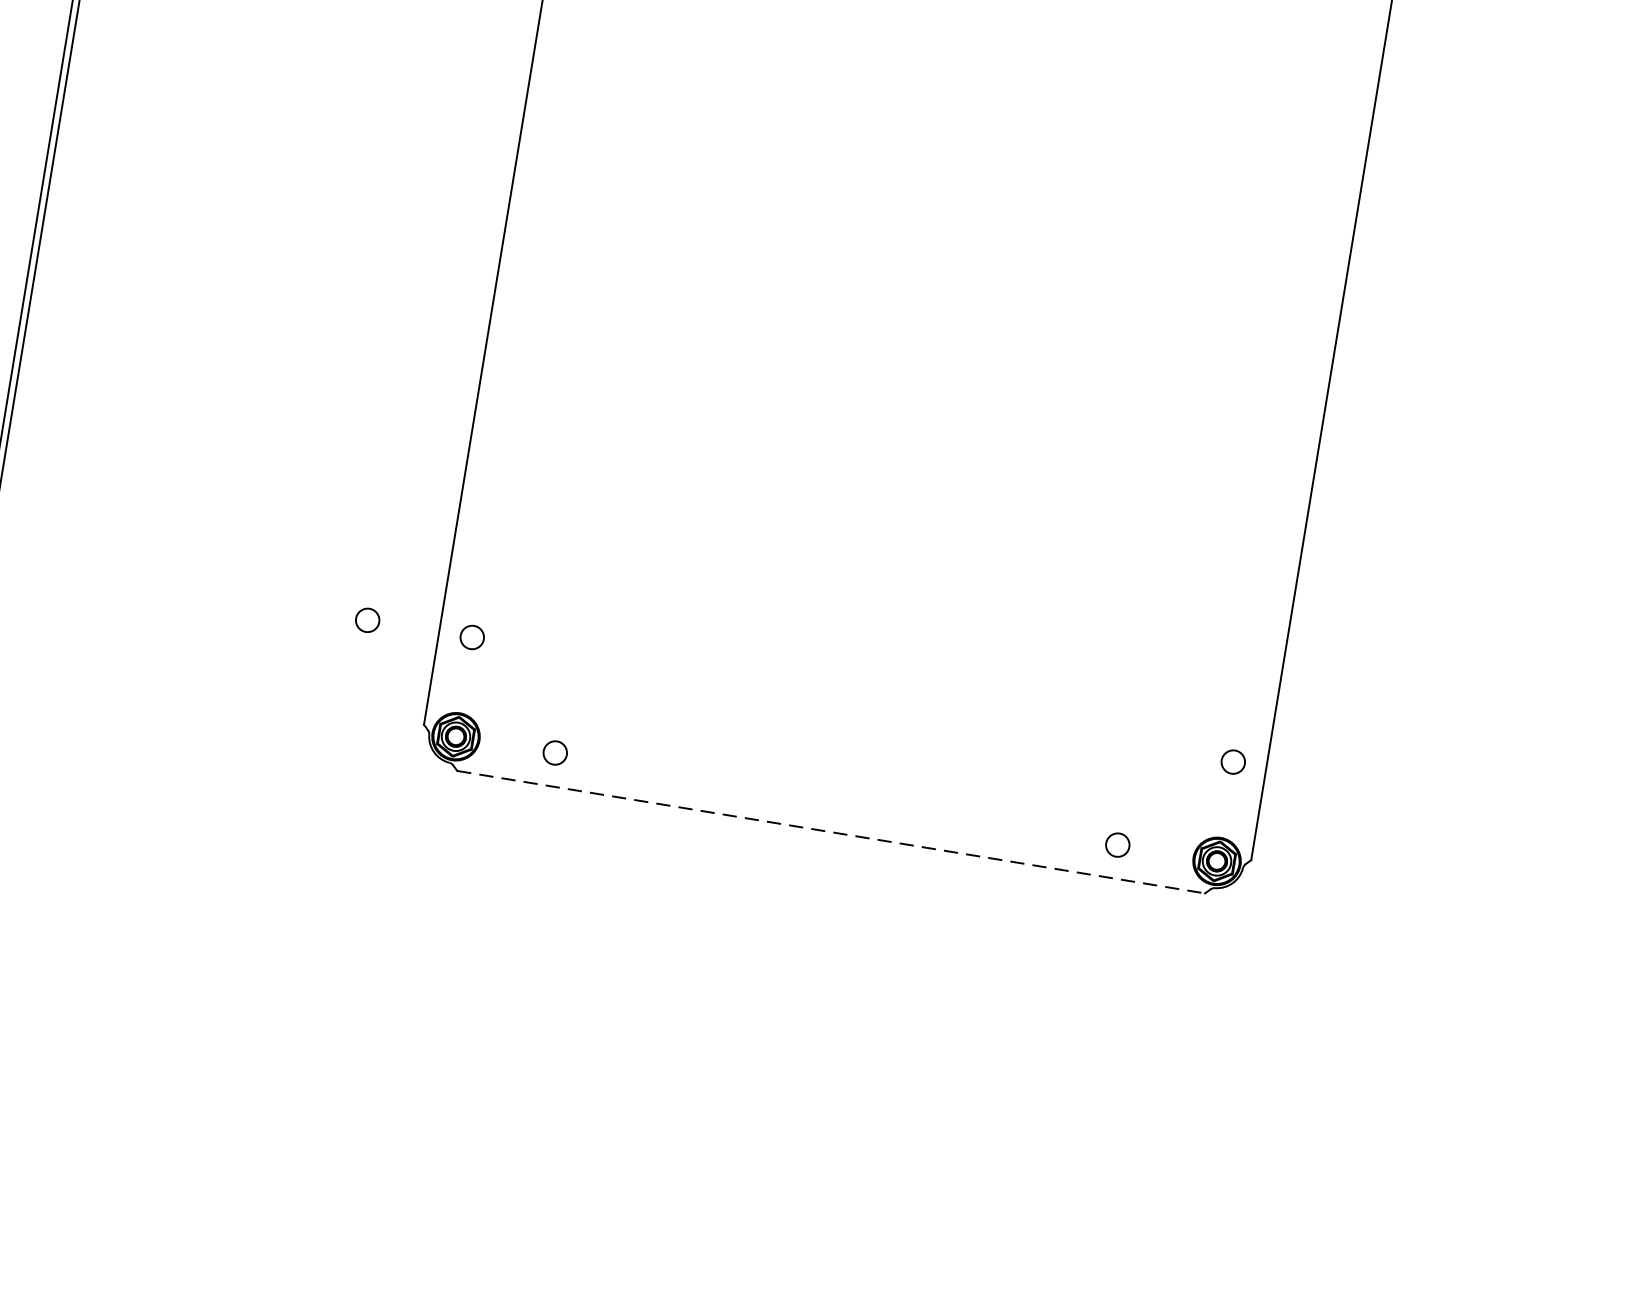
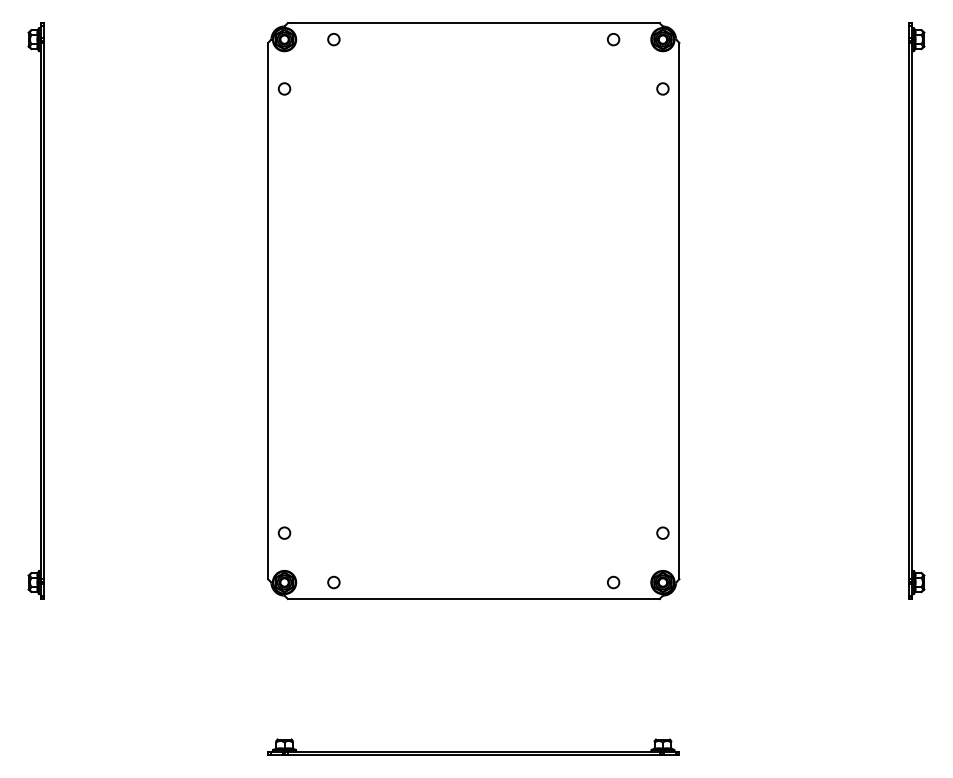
circle: (367, 618) -> (232, 532), removed
line: (830, 831) -> (473, 598), dashed -> solid
part: (782, 1128) -> (473, 746), added

